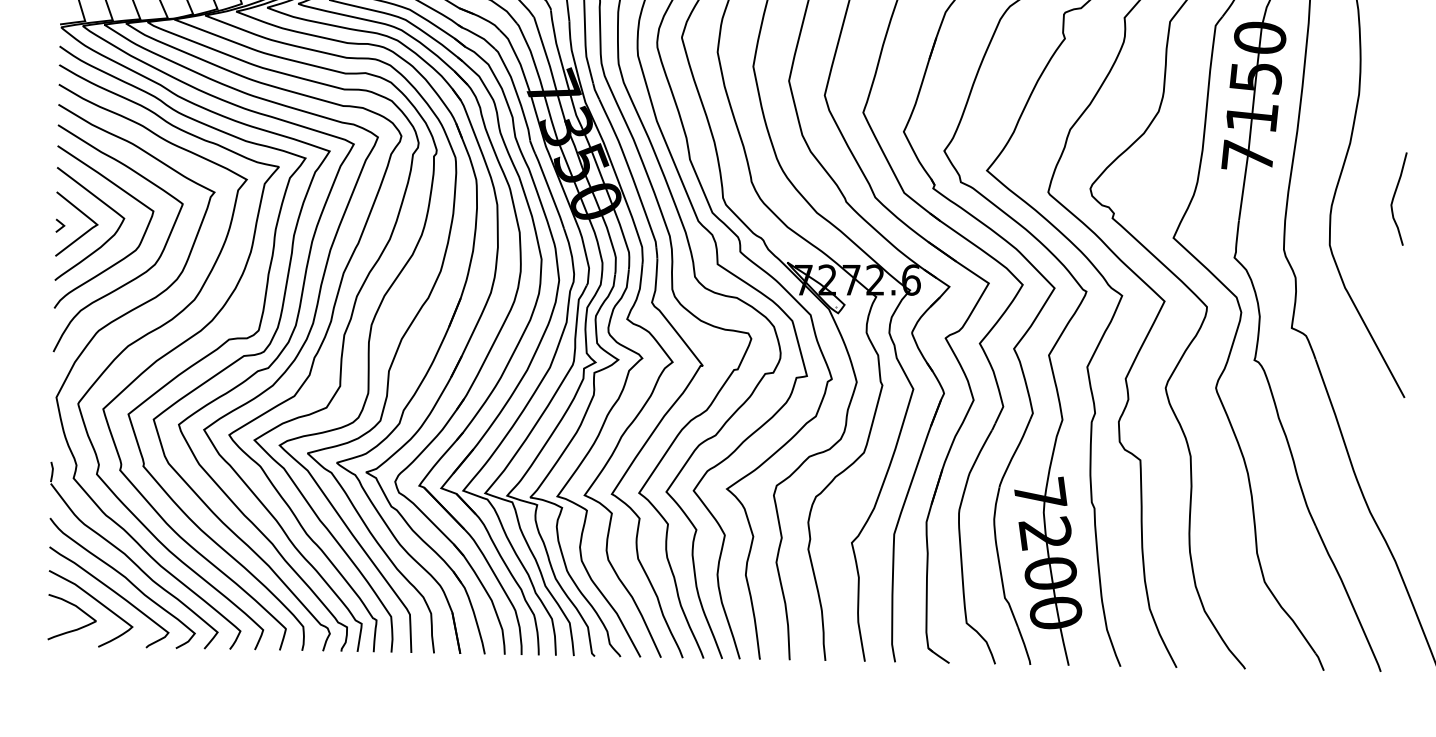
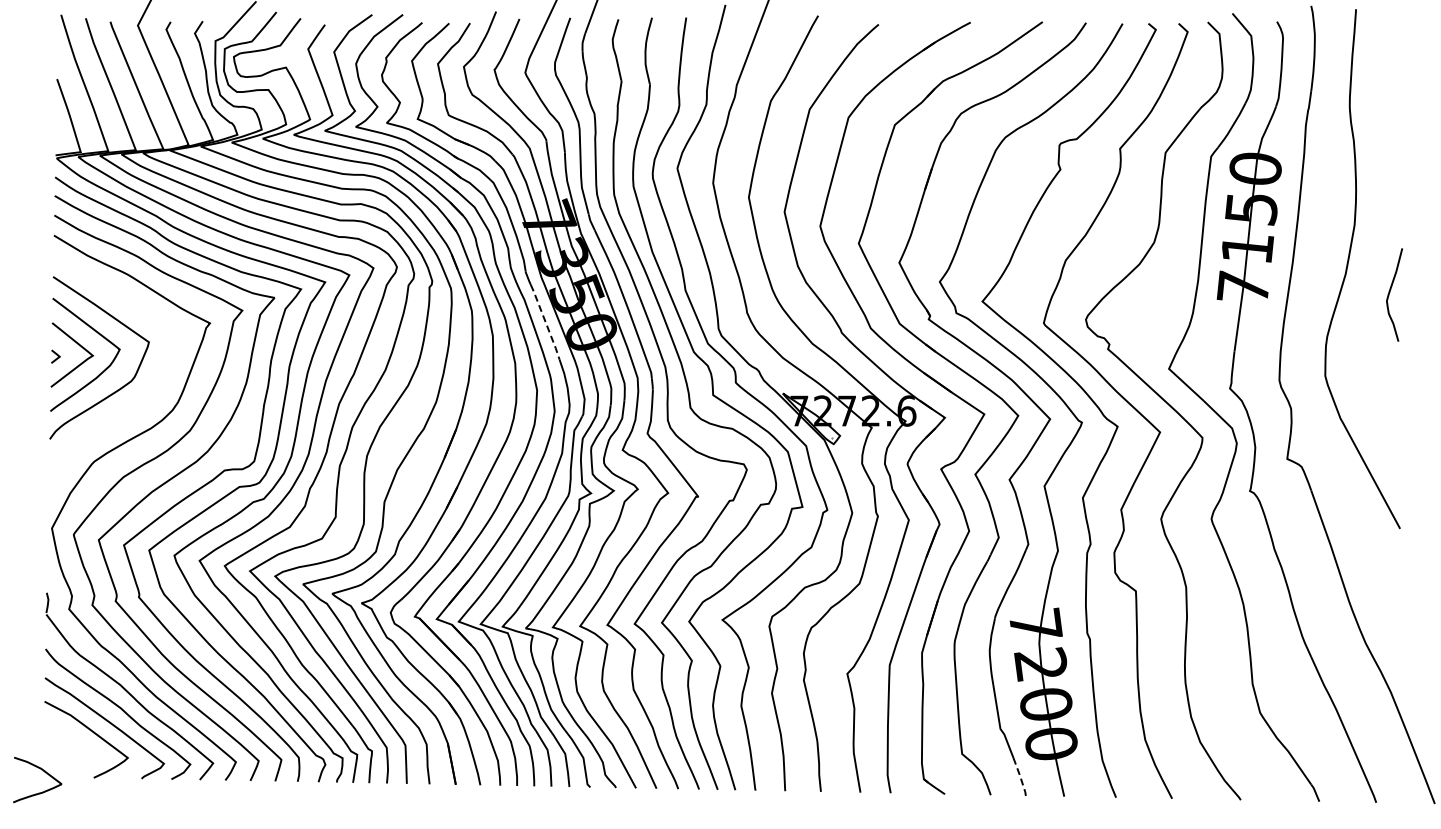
line: (549, 191) -> (545, 322), solid -> dashed
curve: (1394, 196) -> (1390, 292), moved
curve: (139, 274) -> (135, 405), removed
curve: (75, 607) -> (41, 770), moved
line: (1024, 645) -> (1020, 776), solid -> dashed

